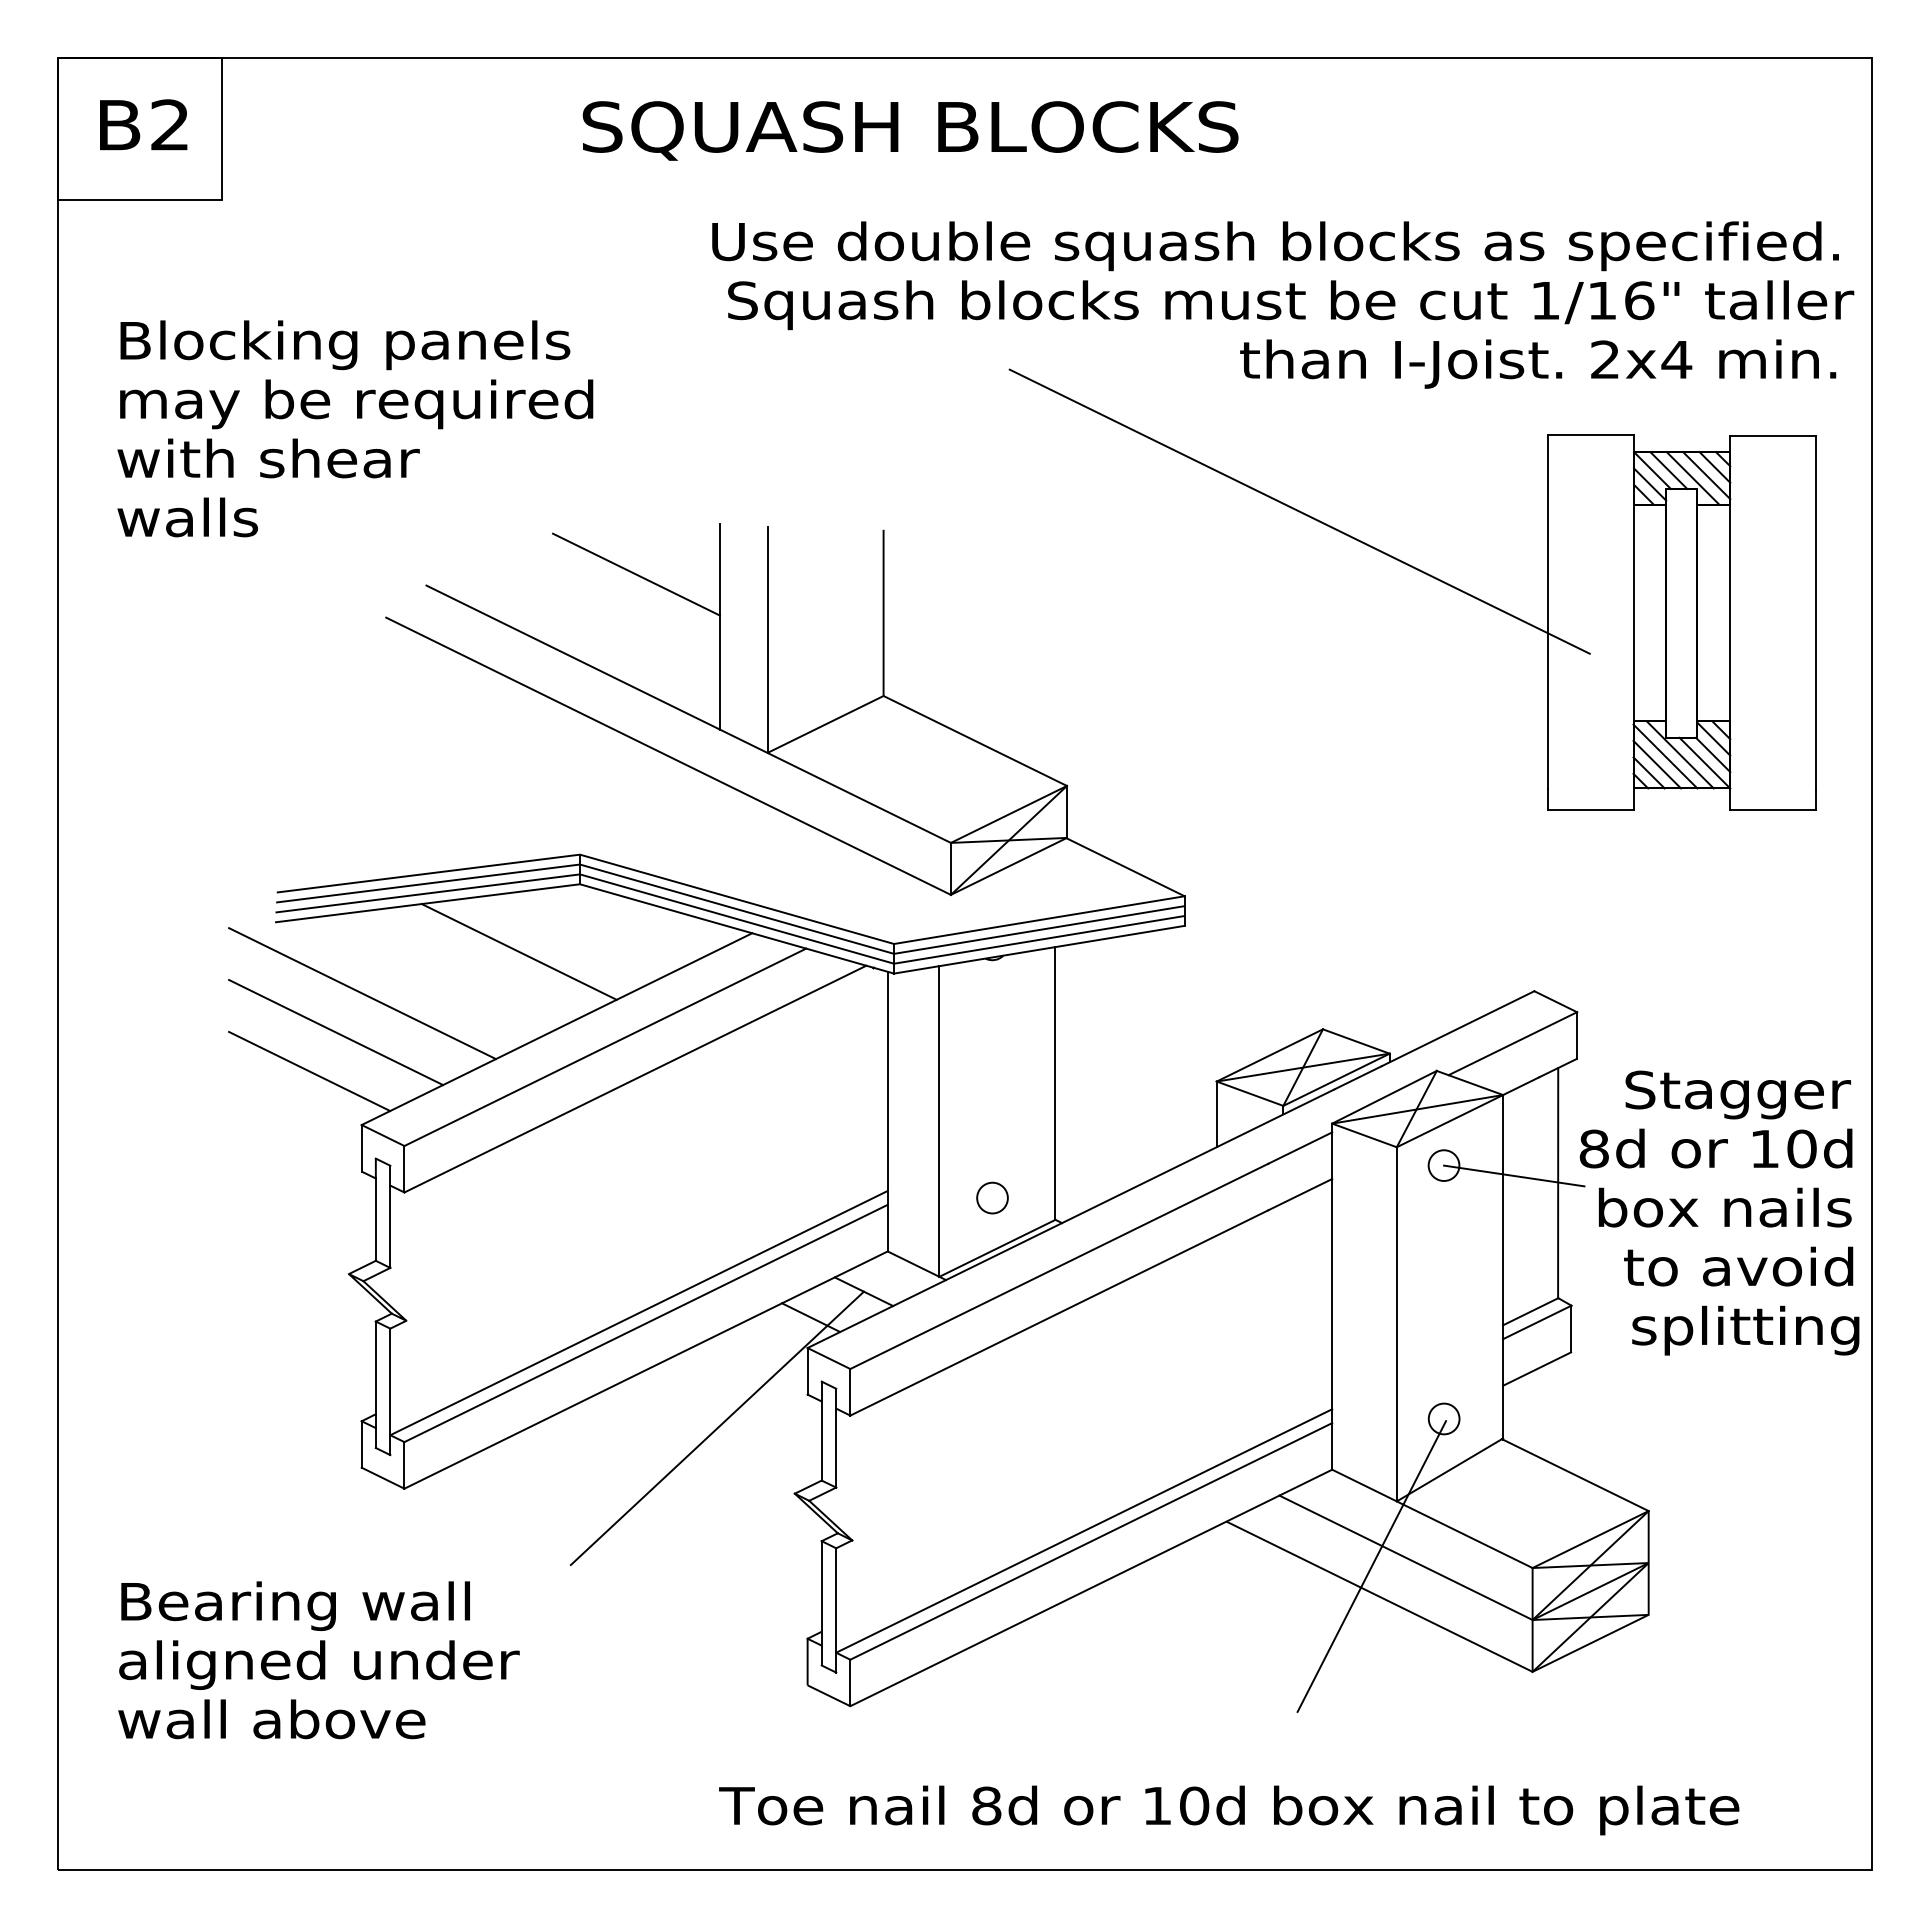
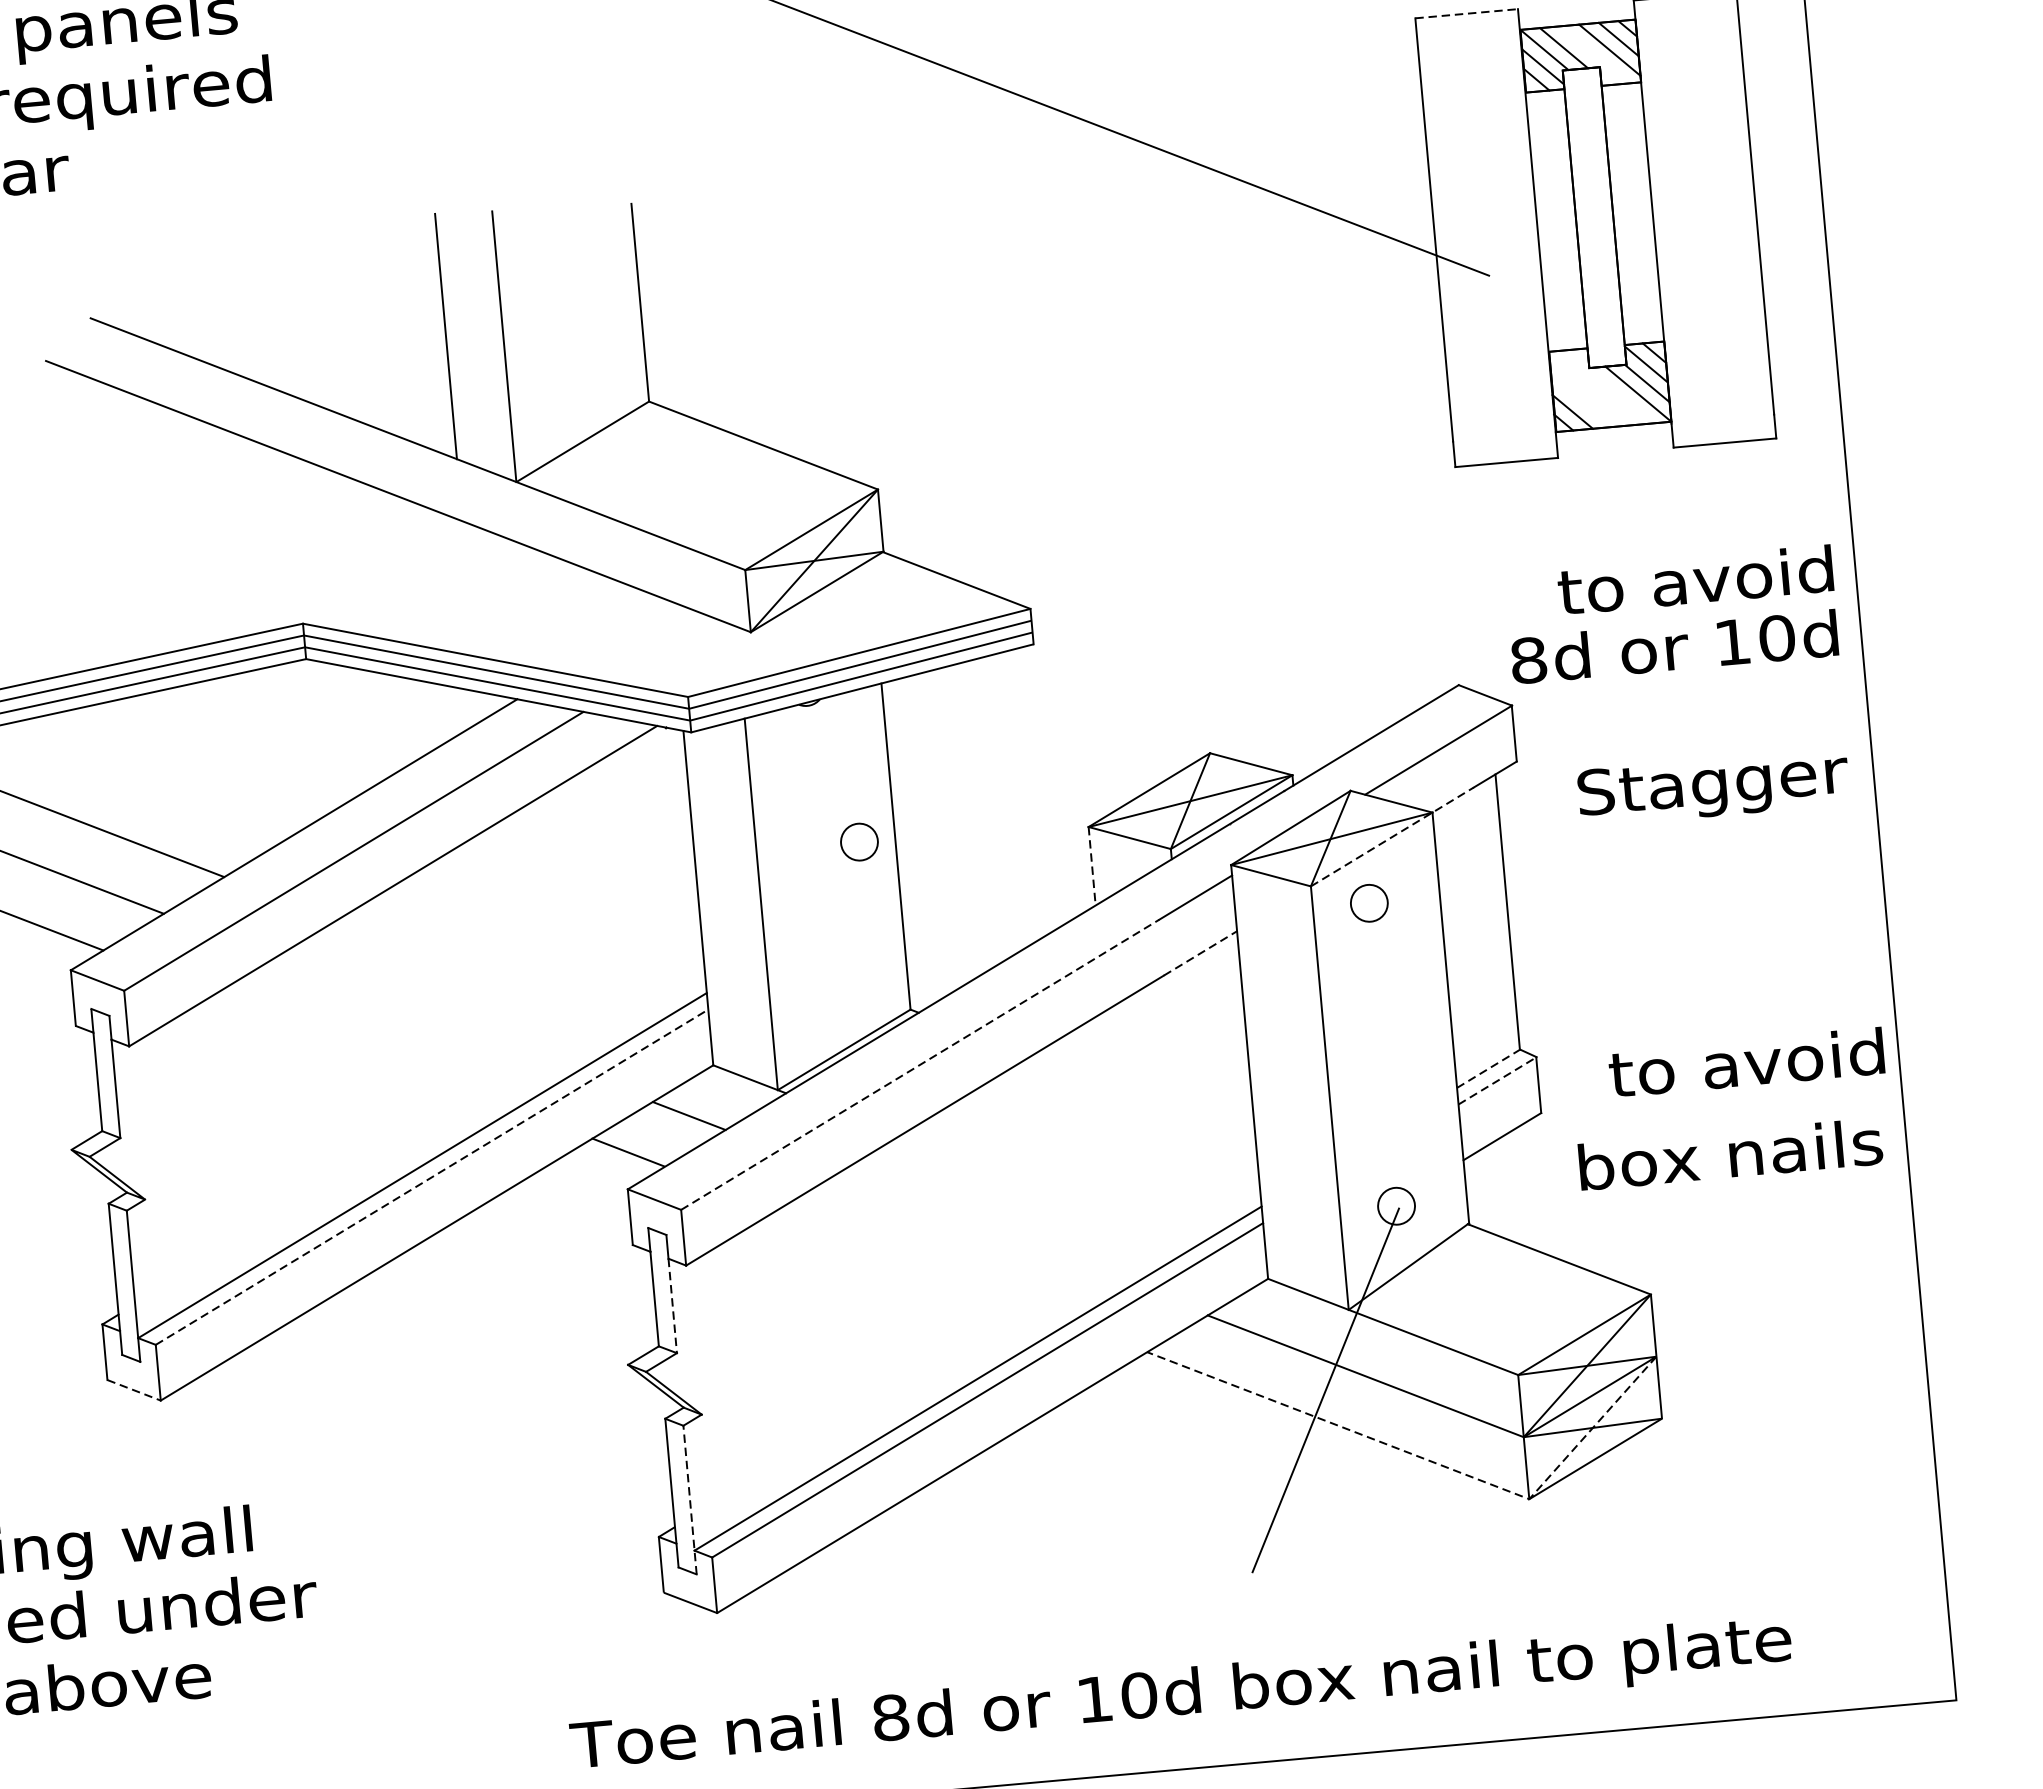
line: (1590, 434) -> (1466, 13), solid -> dashed
line: (1692, 478) -> (1593, 55), removed
line: (636, 574) -> (340, 282), removed
line: (1679, 754) -> (1607, 386), removed
line: (1665, 756) -> (1590, 390), removed
line: (1657, 764) -> (1581, 400), removed
line: (518, 951) -> (239, 746), removed
line: (1468, 1112) -> (1392, 837), solid -> dashed
line: (1216, 1114) -> (1091, 866), solid -> dashed
text: (1715, 1148) -> (1673, 647), moved
line: (1514, 1175) -> (1454, 907), removed
line: (1300, 1194) -> (1200, 953), solid -> dashed
circle: (992, 1197) -> (859, 841), moved
text: (1724, 1207) -> (1729, 1154), moved
line: (1059, 1266) -> (920, 1064), solid -> dashed
text: (1738, 1266) -> (1695, 579), moved
line: (1530, 1311) -> (1488, 1068), solid -> dashed
line: (1537, 1322) -> (1497, 1080), solid -> dashed
line: (646, 1323) -> (432, 1177), solid -> dashed
text: (1744, 1330) -> (1746, 1068), splitting -> to avoid
line: (716, 1428) -> (527, 1295), removed
line: (836, 1448) -> (673, 1306), solid -> dashed
line: (383, 1478) -> (134, 1390), solid -> dashed
line: (836, 1609) -> (690, 1498), solid -> dashed
line: (1451, 1631) -> (1428, 1459), solid -> dashed

